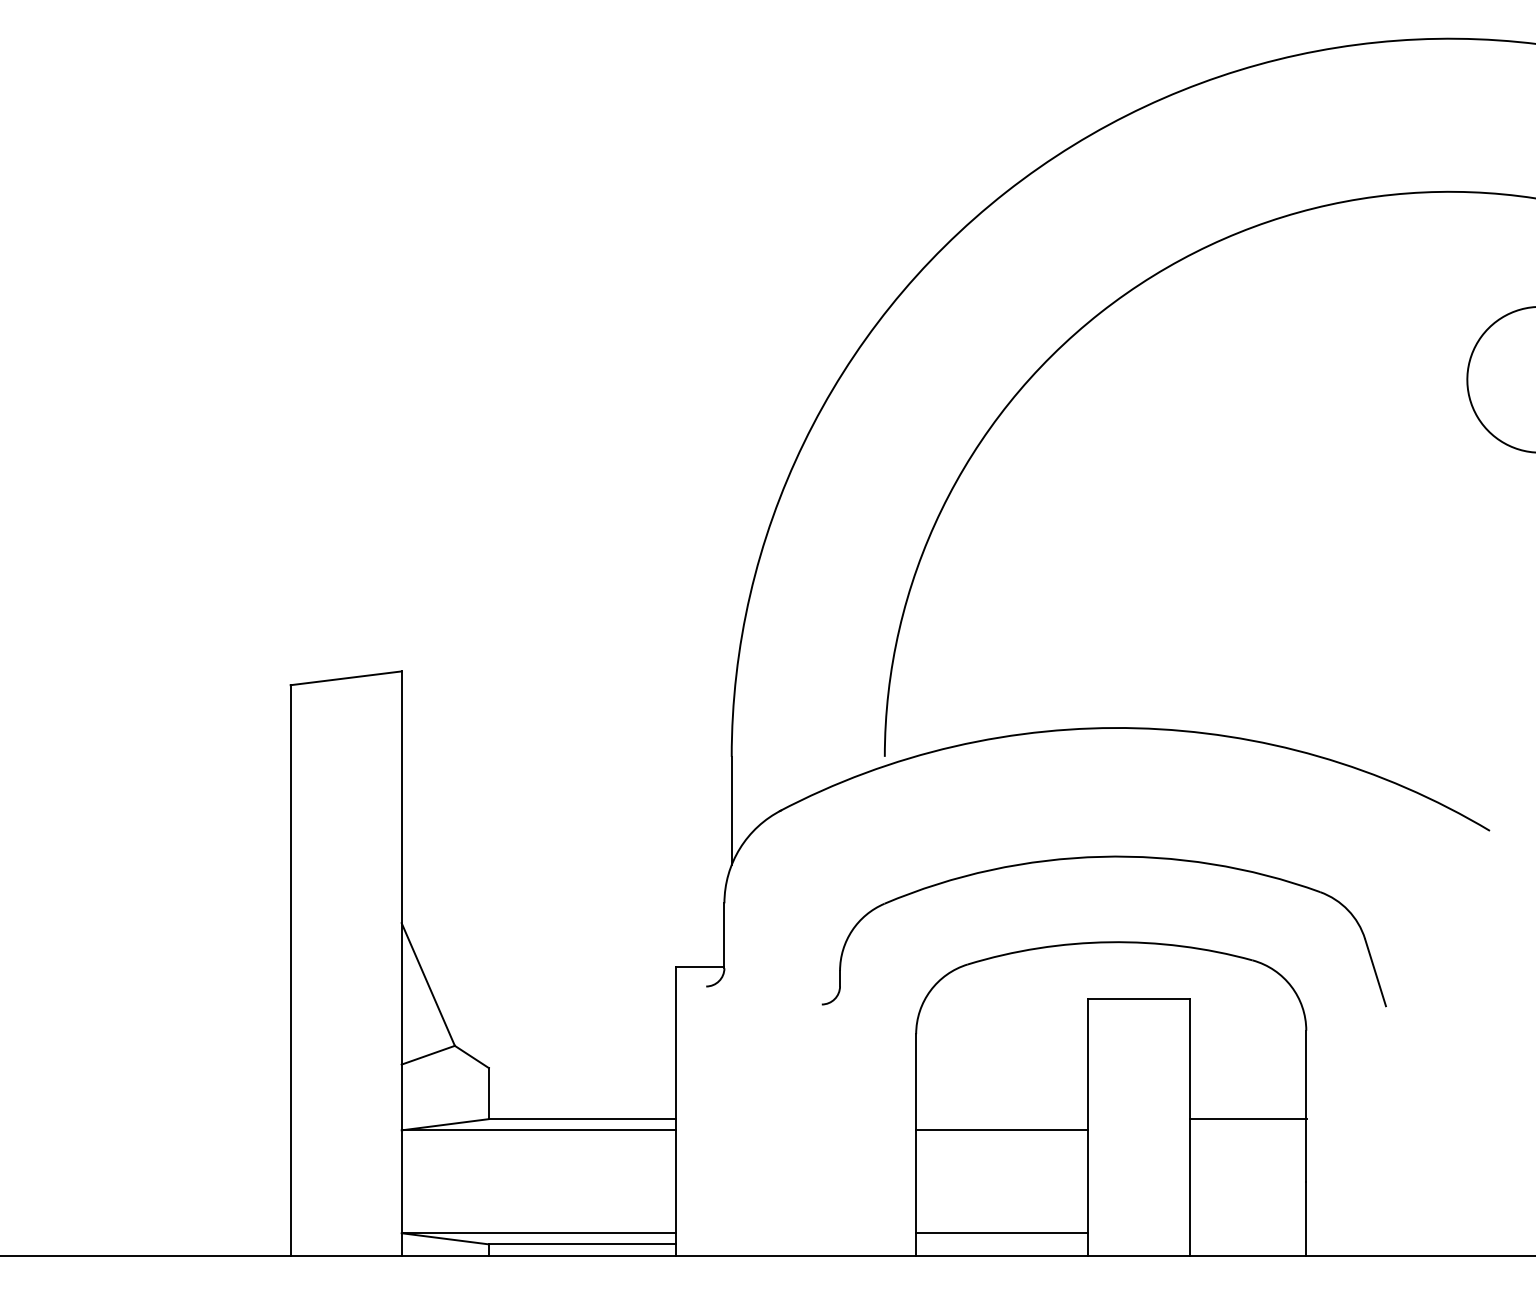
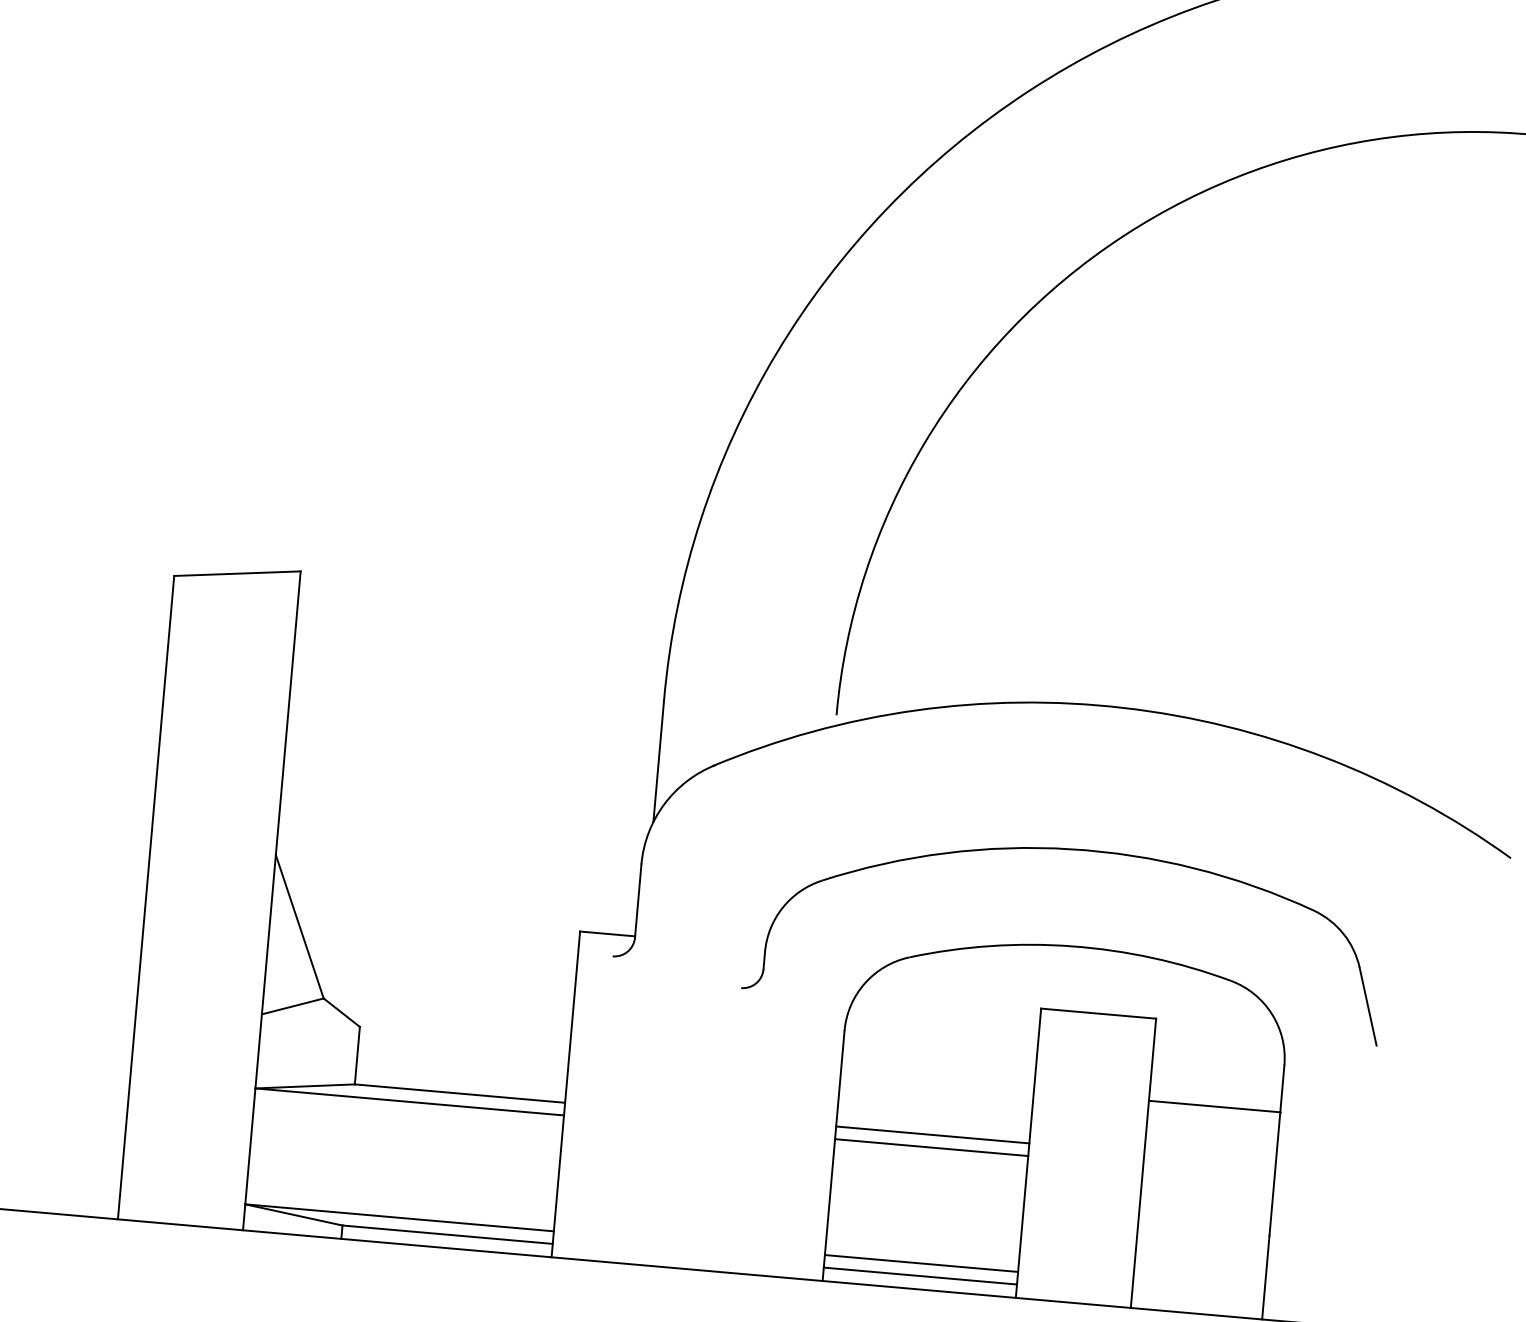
line: (1001, 1119) -> (932, 1135), added
line: (1247, 1119) -> (1214, 1106), moved
line: (1001, 1244) -> (919, 1276), added

